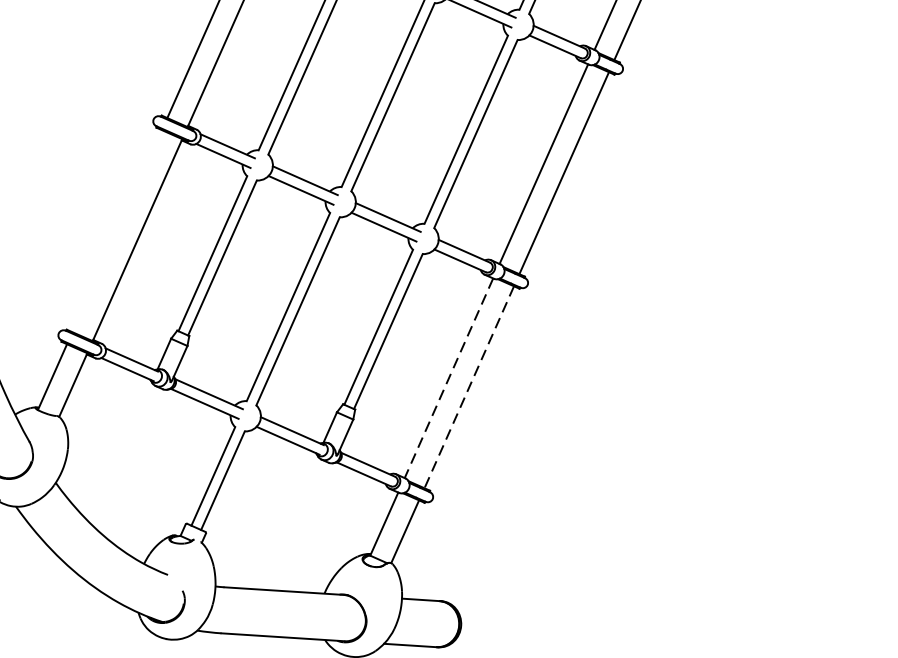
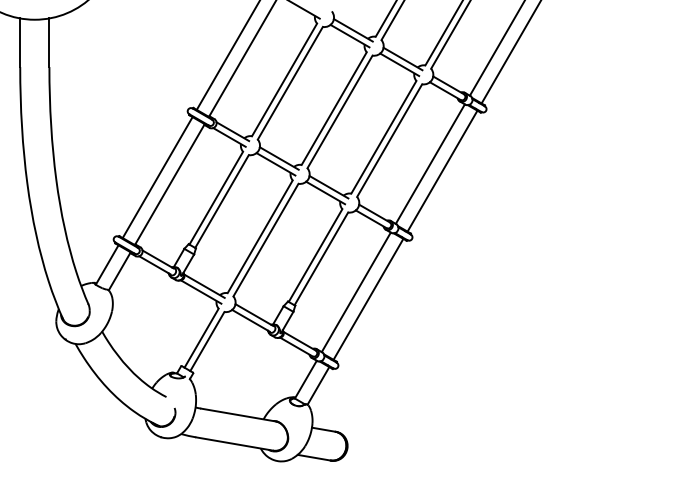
line: (116, 231) -> (157, 177), added
line: (449, 378) -> (356, 292), dashed -> solid
line: (469, 387) -> (368, 299), dashed -> solid

